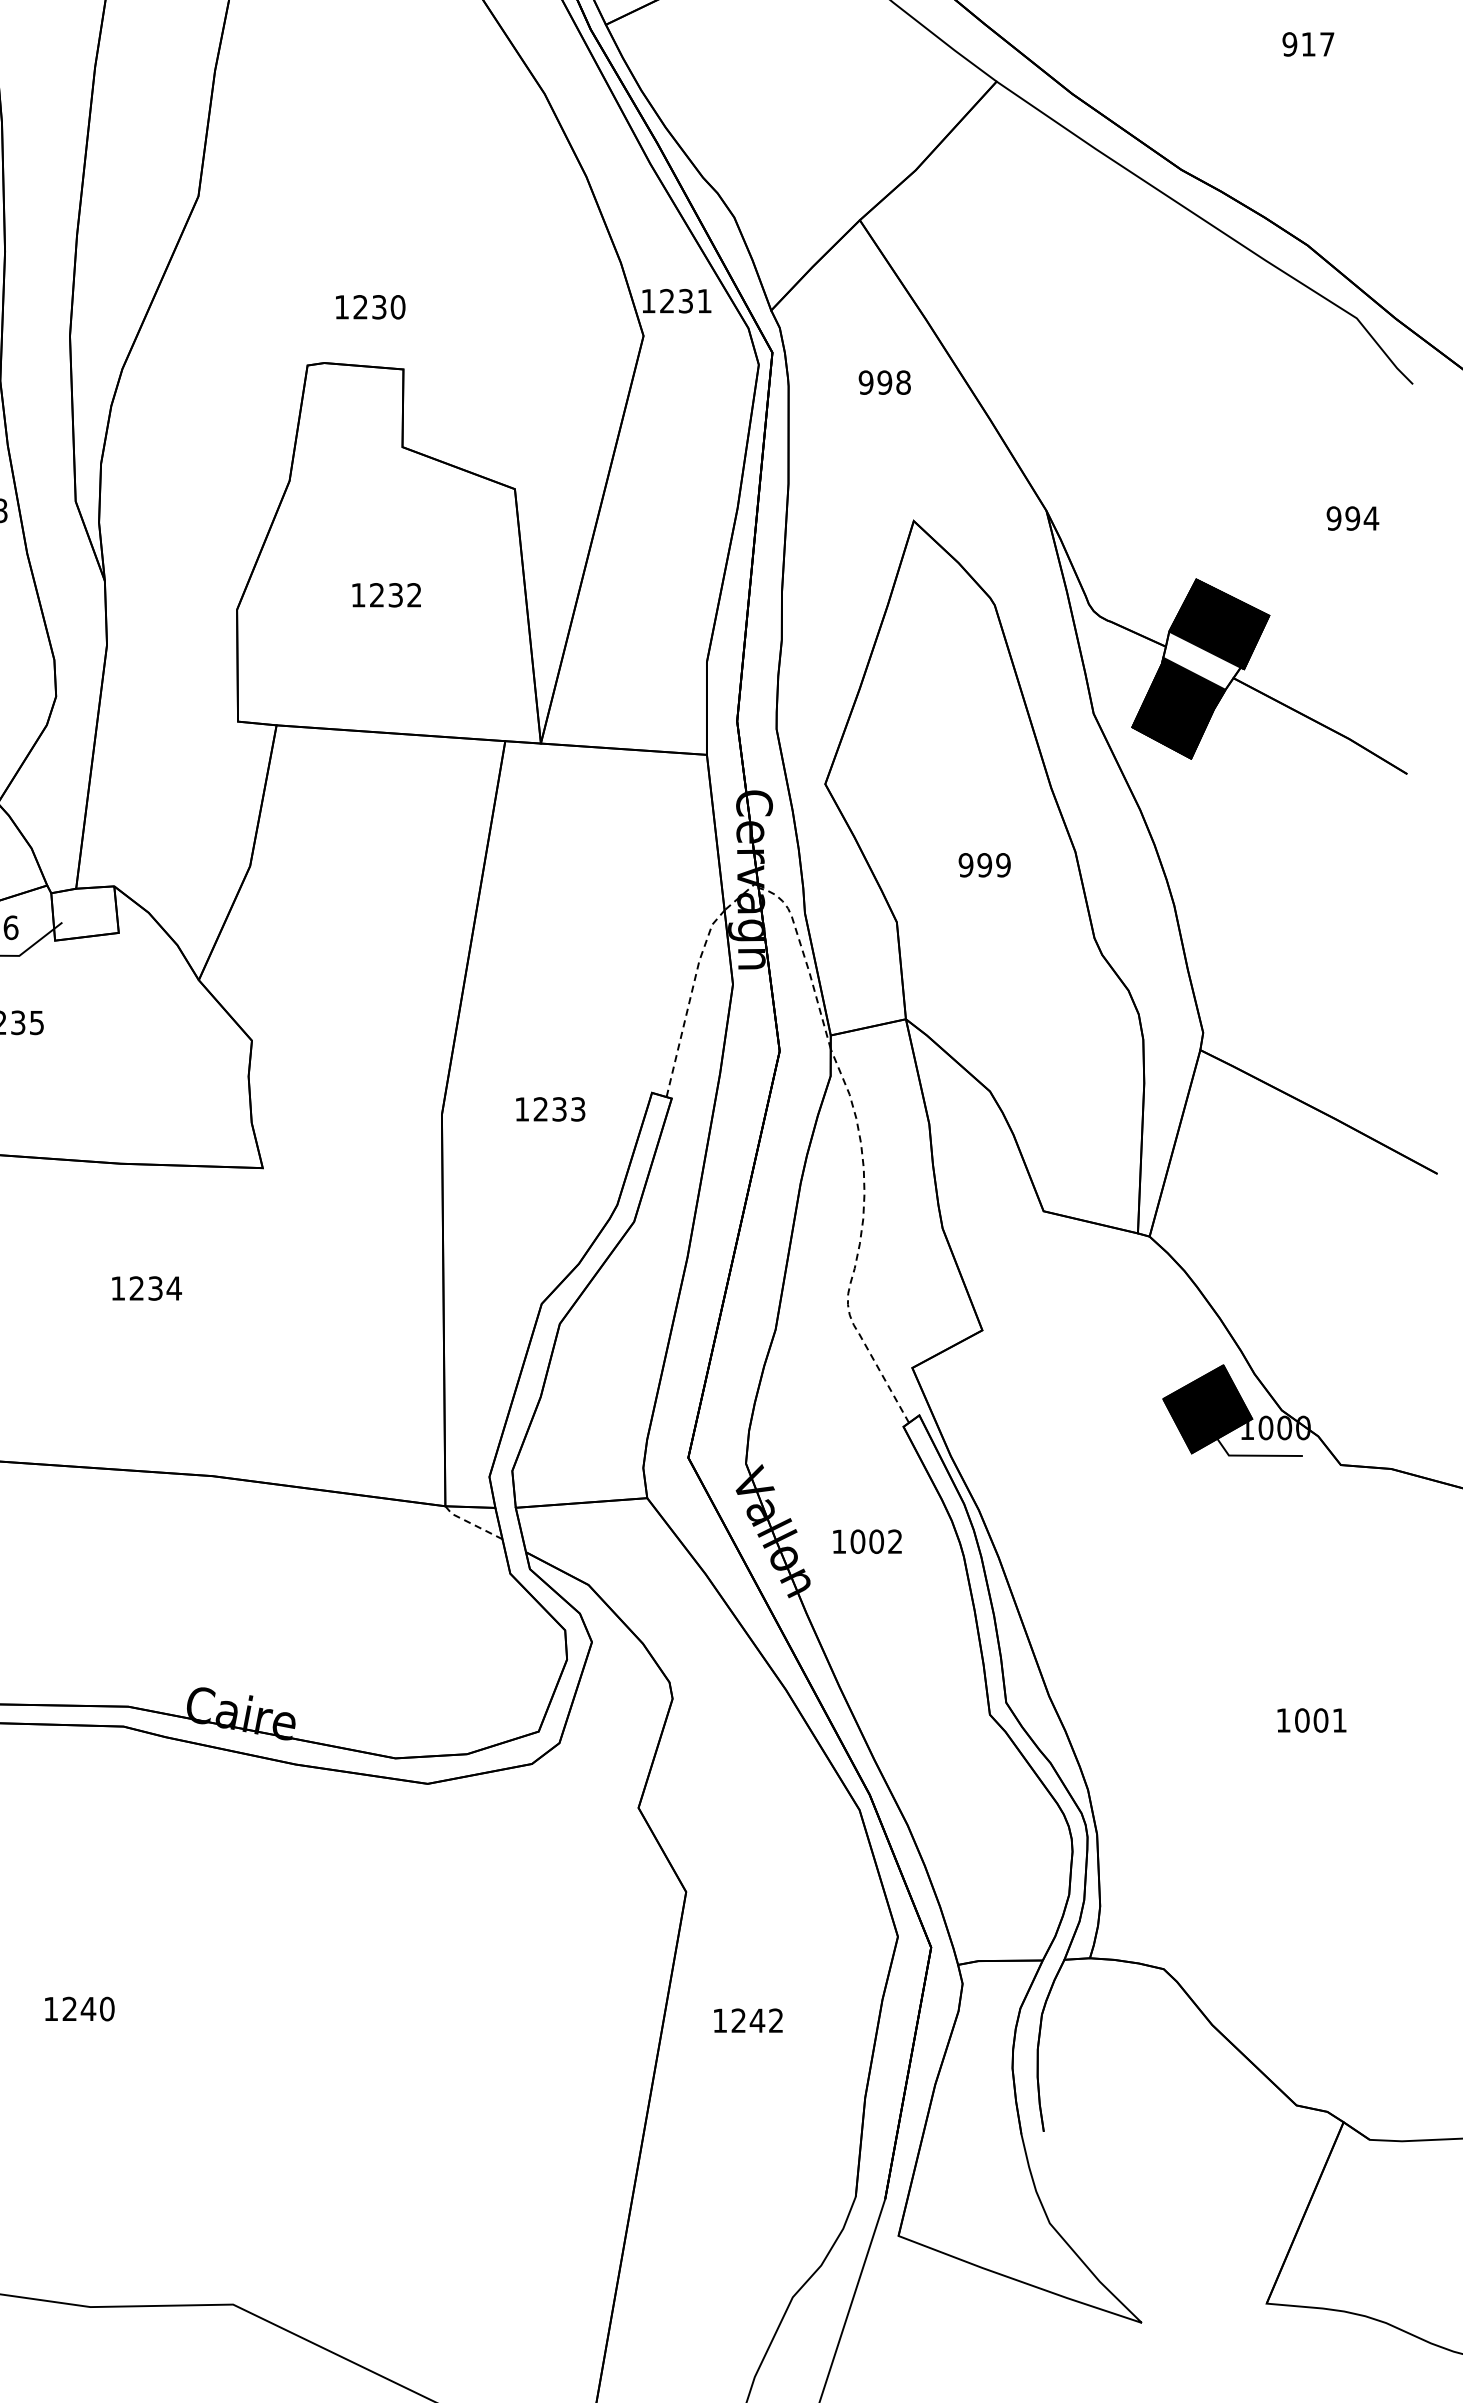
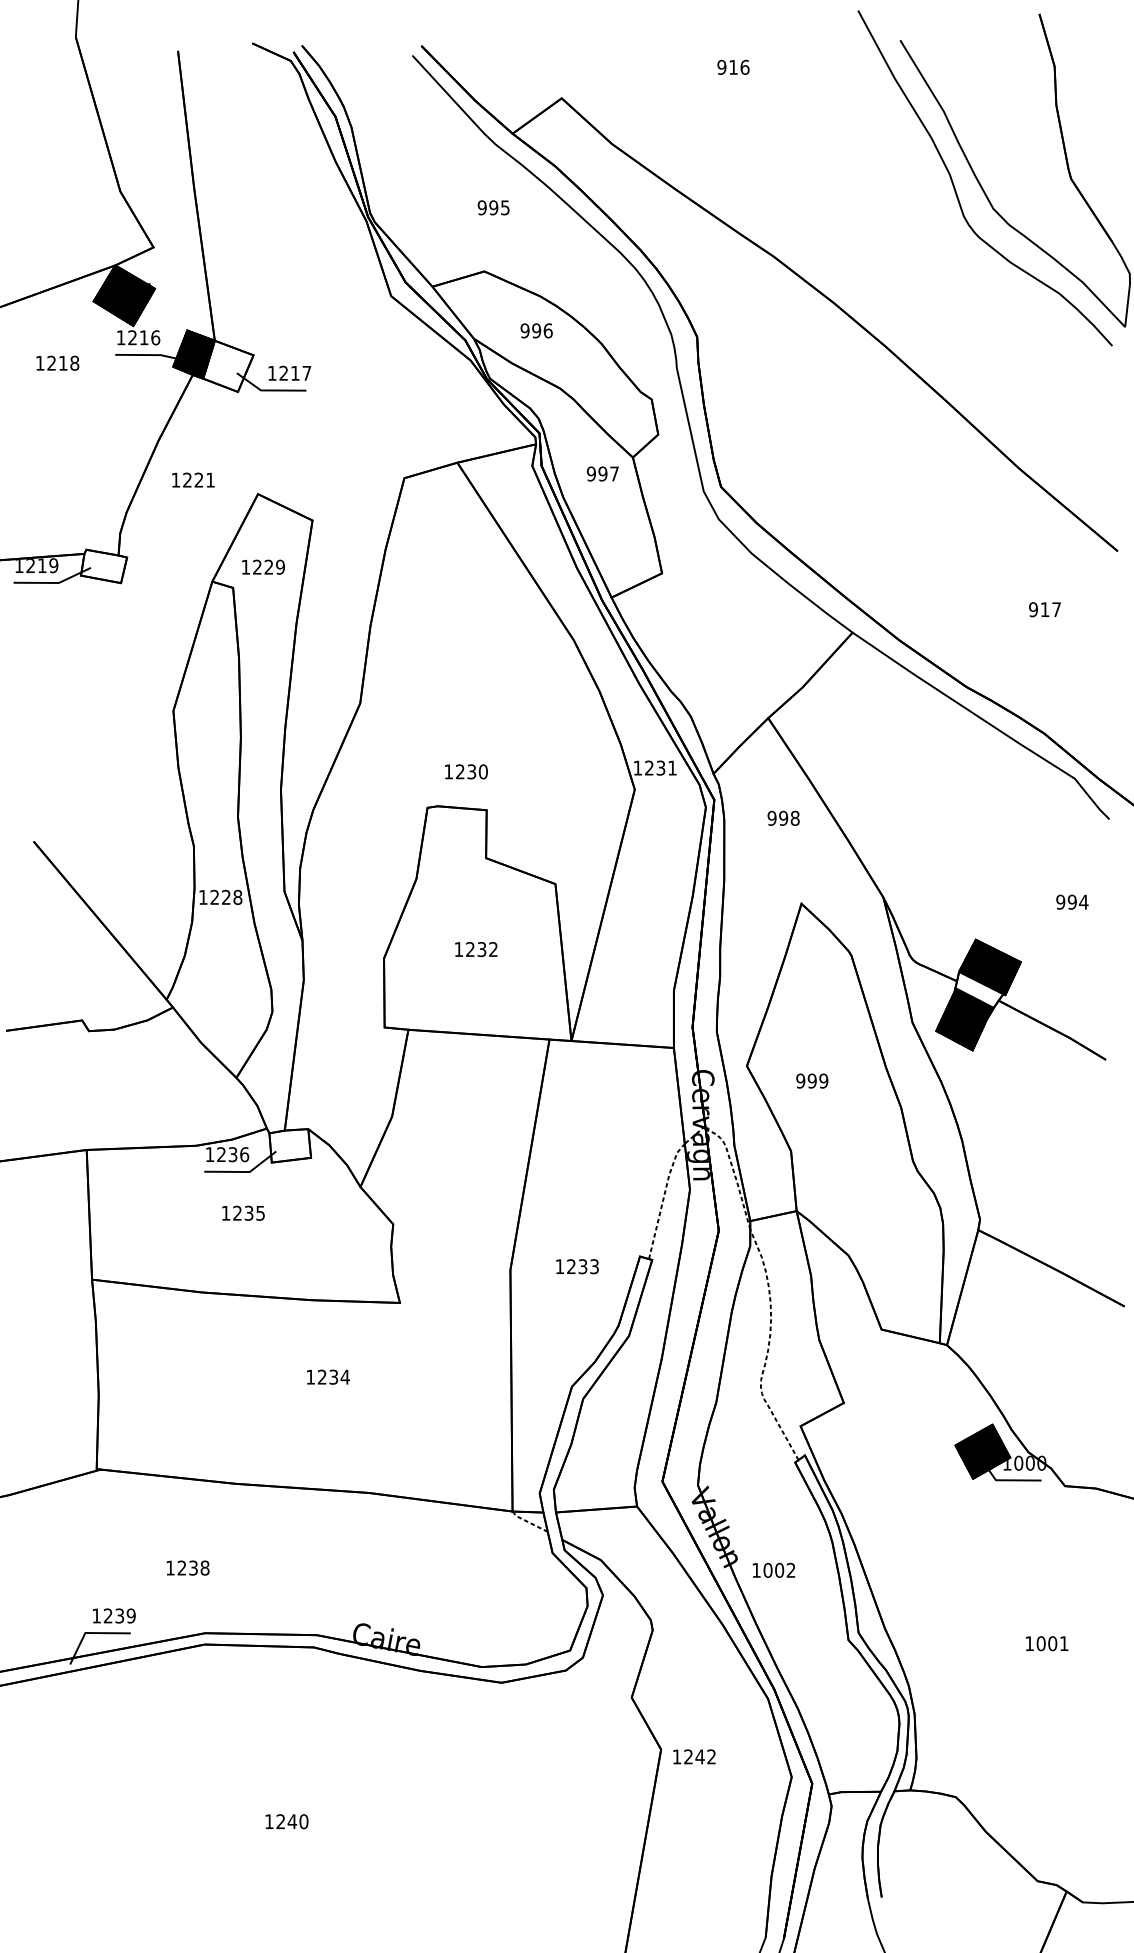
text: (985, 864) -> (812, 1080), moved
text: (866, 1540) -> (773, 1569), moved
text: (748, 2020) -> (694, 1756), moved

